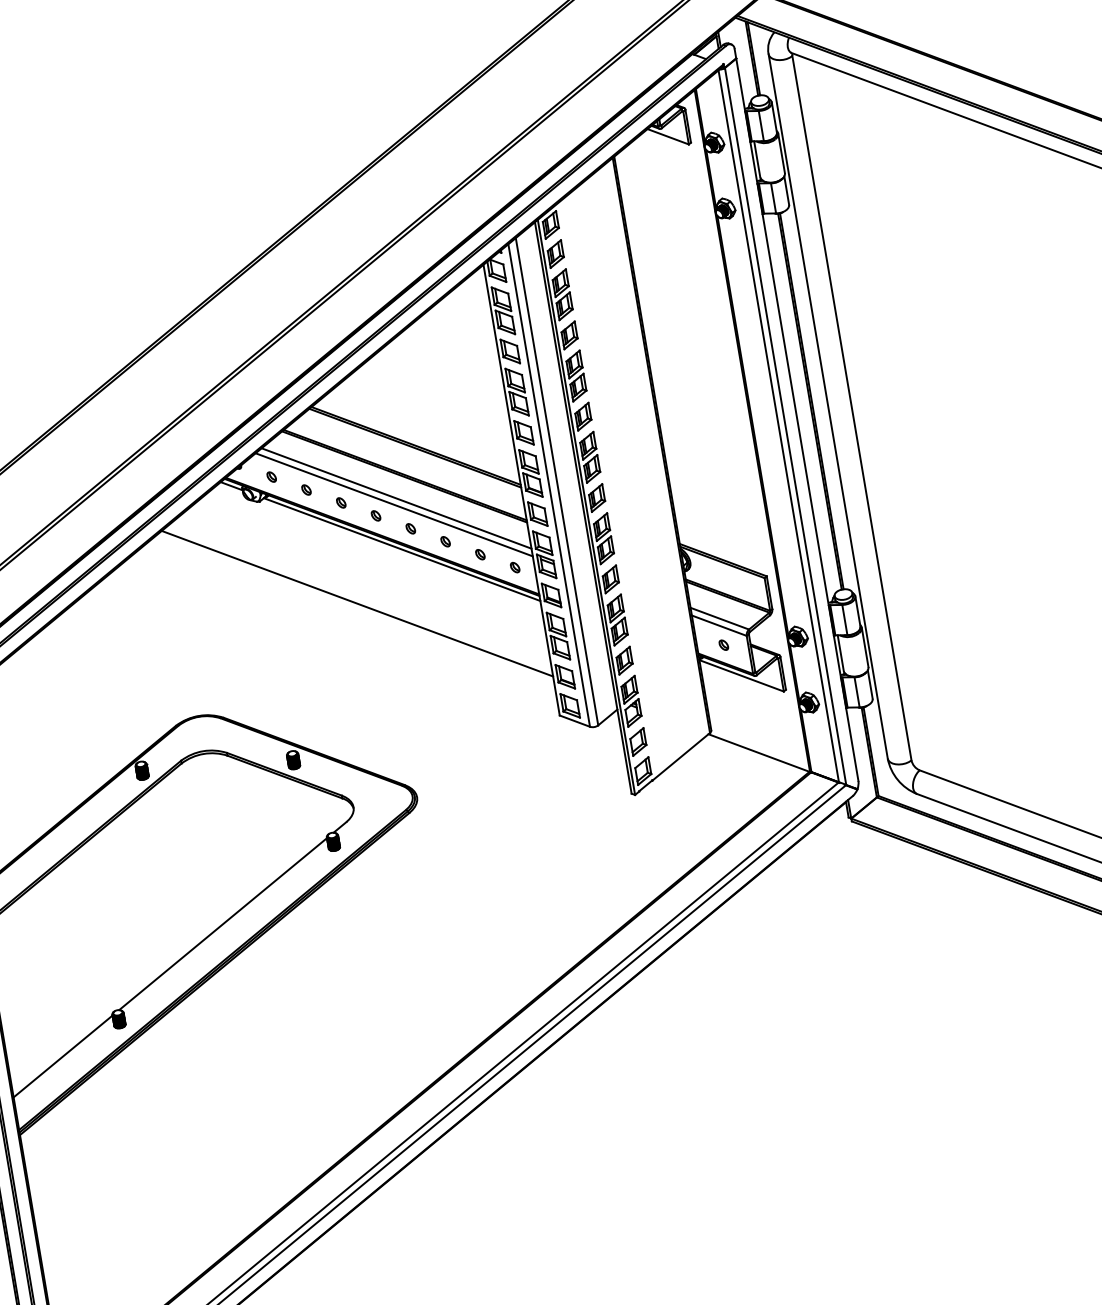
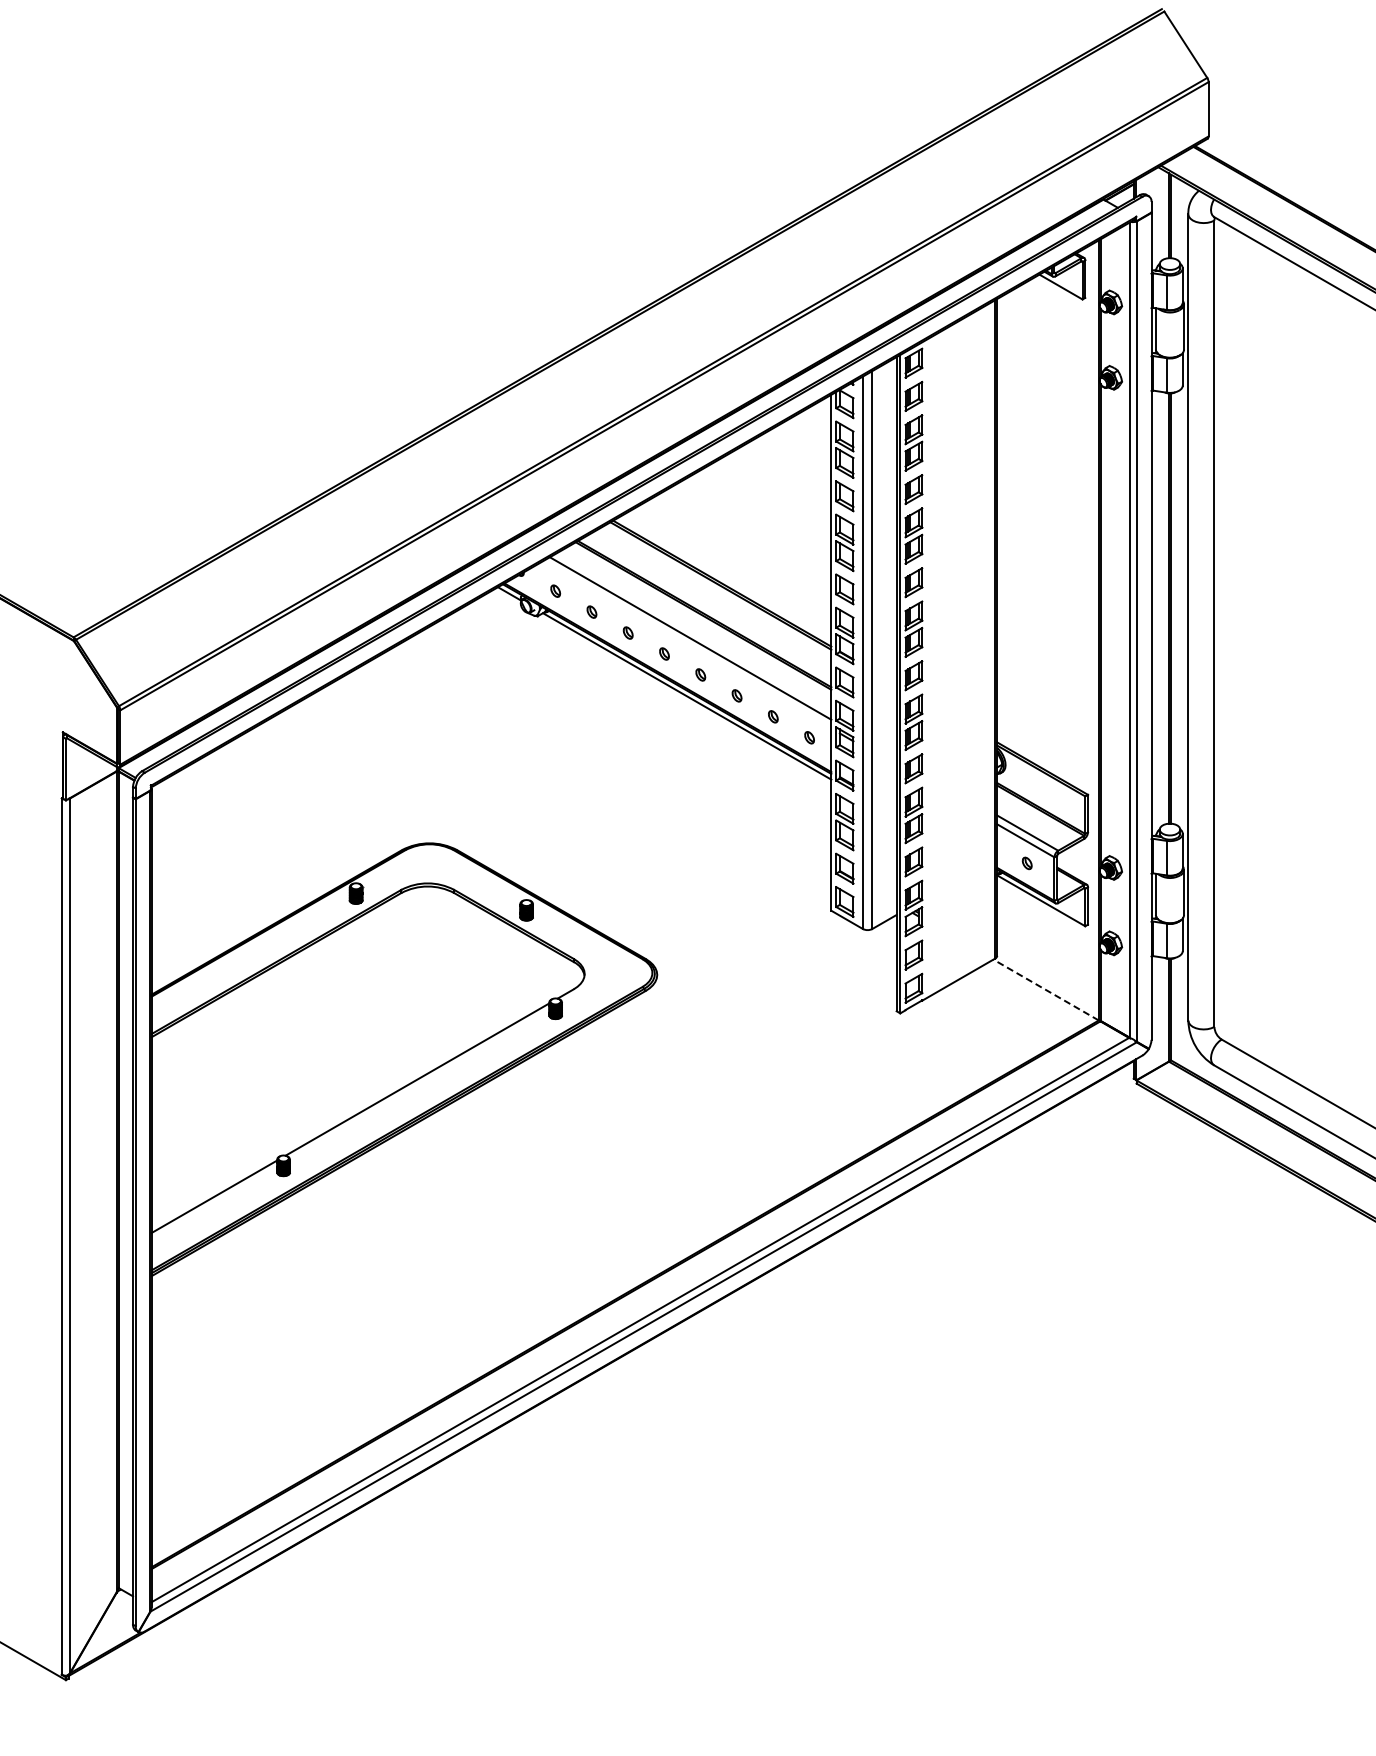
line: (393, 504) -> (686, 644), removed
line: (357, 603) -> (627, 748), removed
line: (759, 753) -> (1046, 990), solid -> dashed

